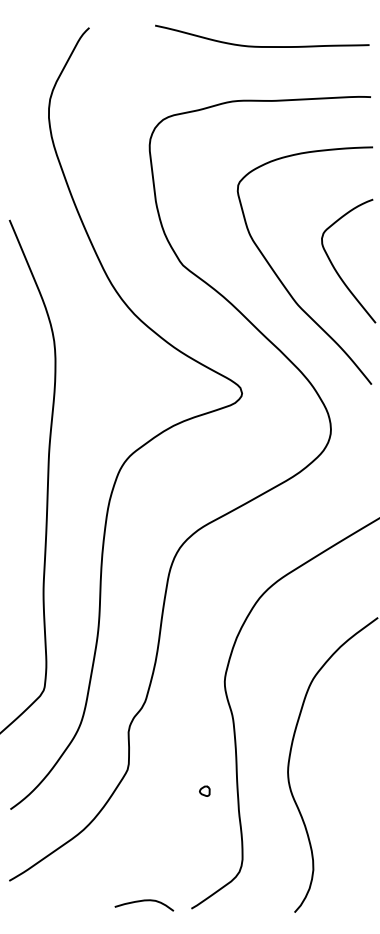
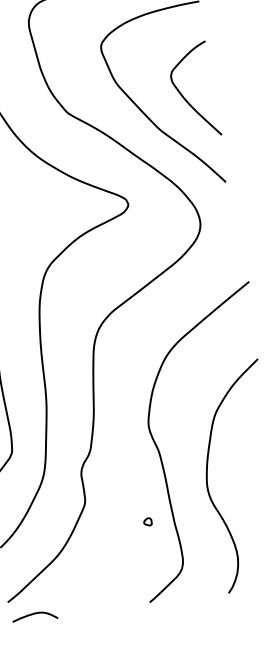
part: (204, 790) -> (147, 521), moved
curve: (144, 901) -> (34, 614), moved

